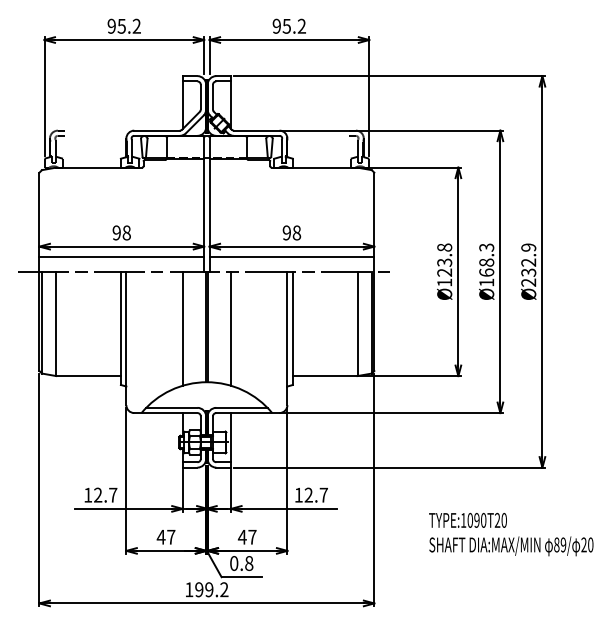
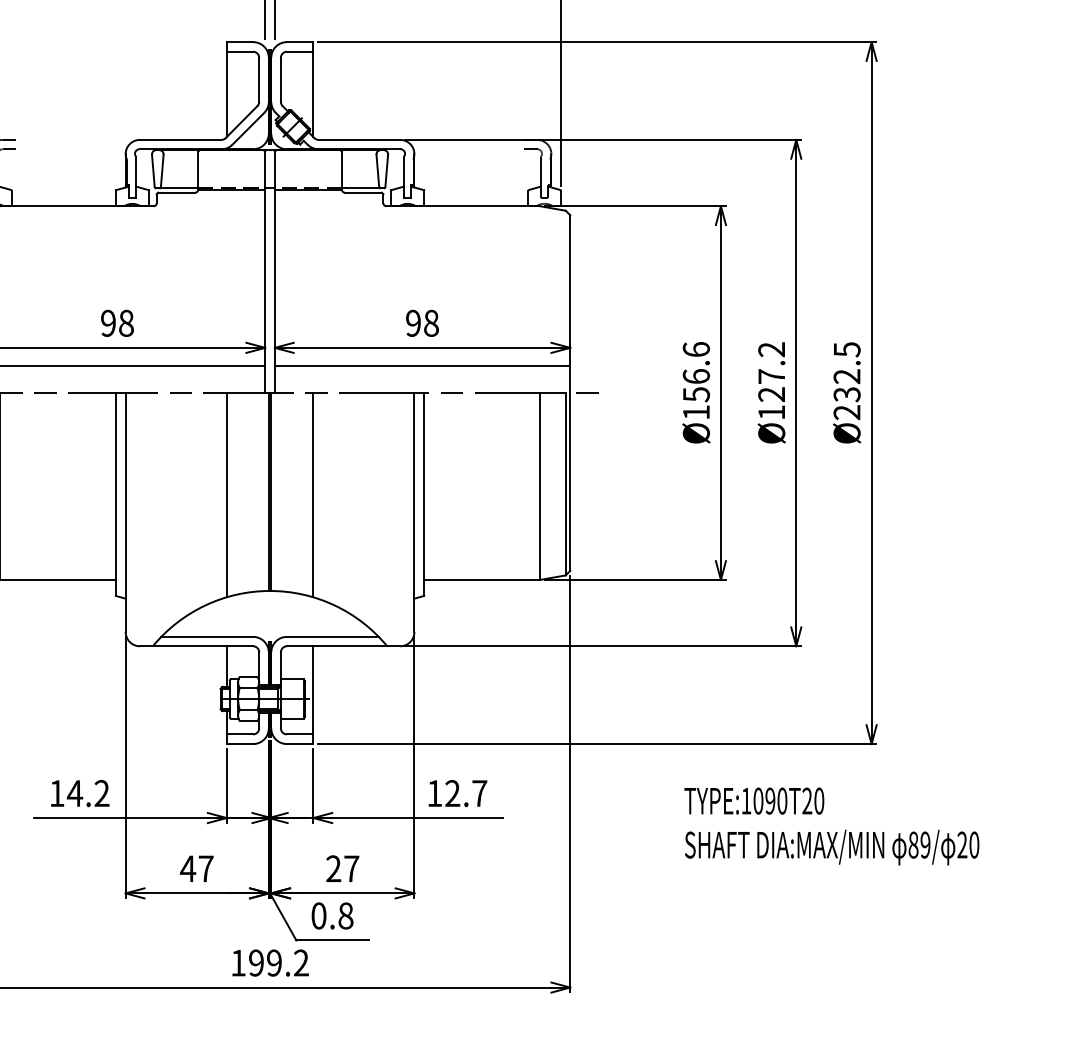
text: (528, 247) -> (846, 349), Ø232.9 -> Ø232.5
text: (444, 259) -> (696, 370), Ø123.8 -> Ø156.6
text: (486, 259) -> (771, 370), Ø168.3 -> Ø127.2
text: (105, 494) -> (88, 792), 12.7 -> 14.2
text: (511, 534) -> (832, 826), moved
text: (241, 536) -> (332, 867), 47 -> 27

